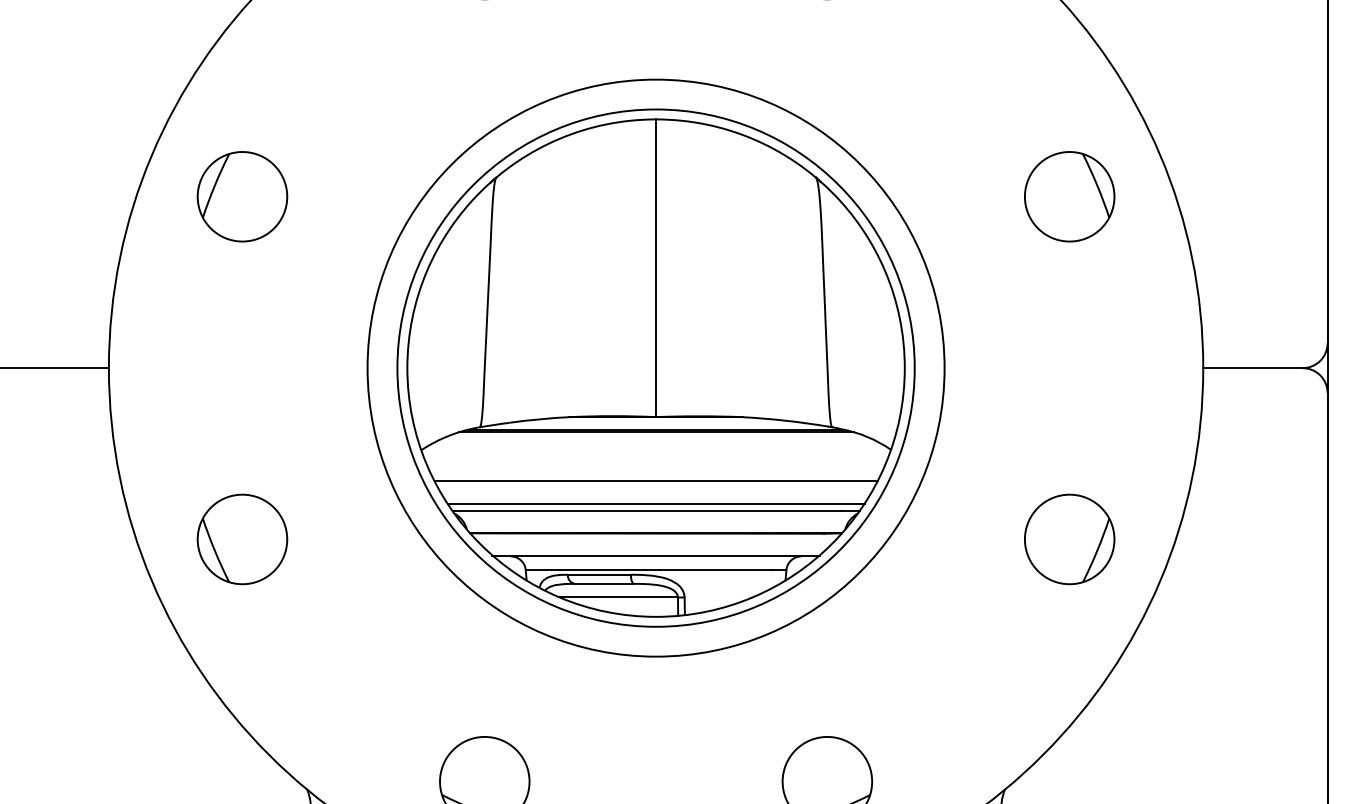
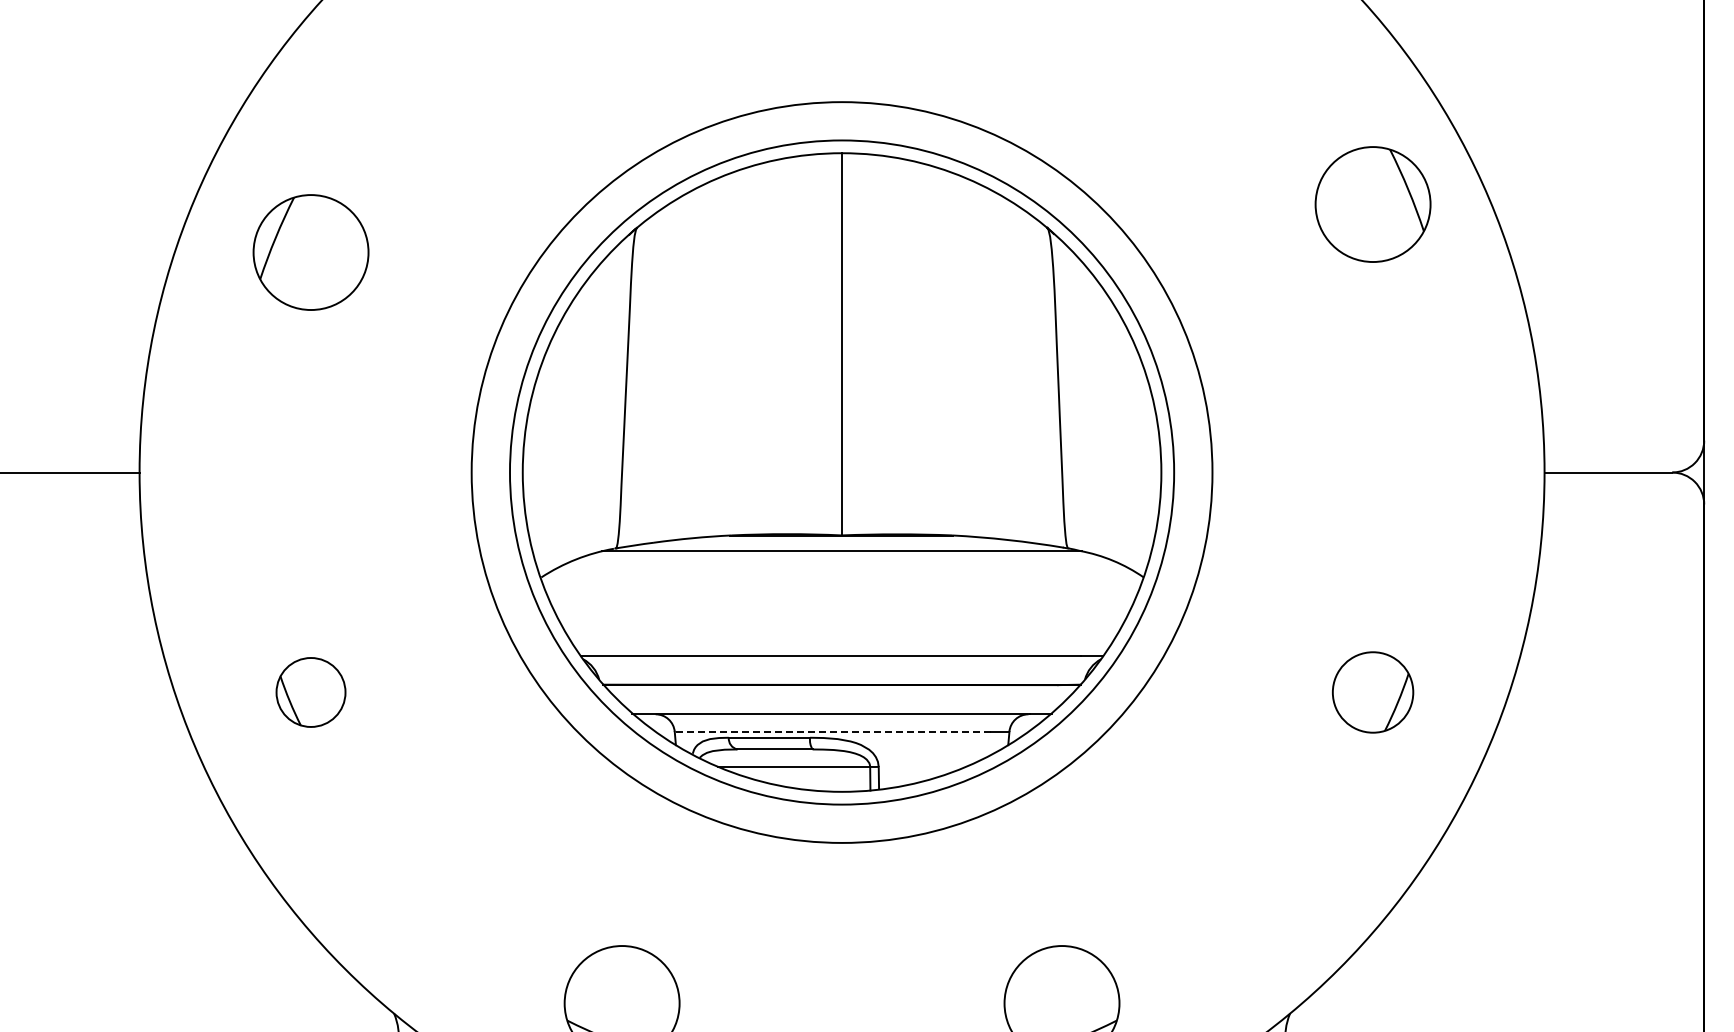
part: (1069, 196) -> (1372, 204), moved
line: (656, 431) -> (842, 554), removed
line: (655, 481) -> (841, 617), removed
line: (655, 503) -> (841, 646), removed
part: (242, 539) -> (310, 692), size x0.6
part: (1069, 539) -> (1372, 692), size x0.7
line: (648, 569) -> (832, 731), solid -> dashed

